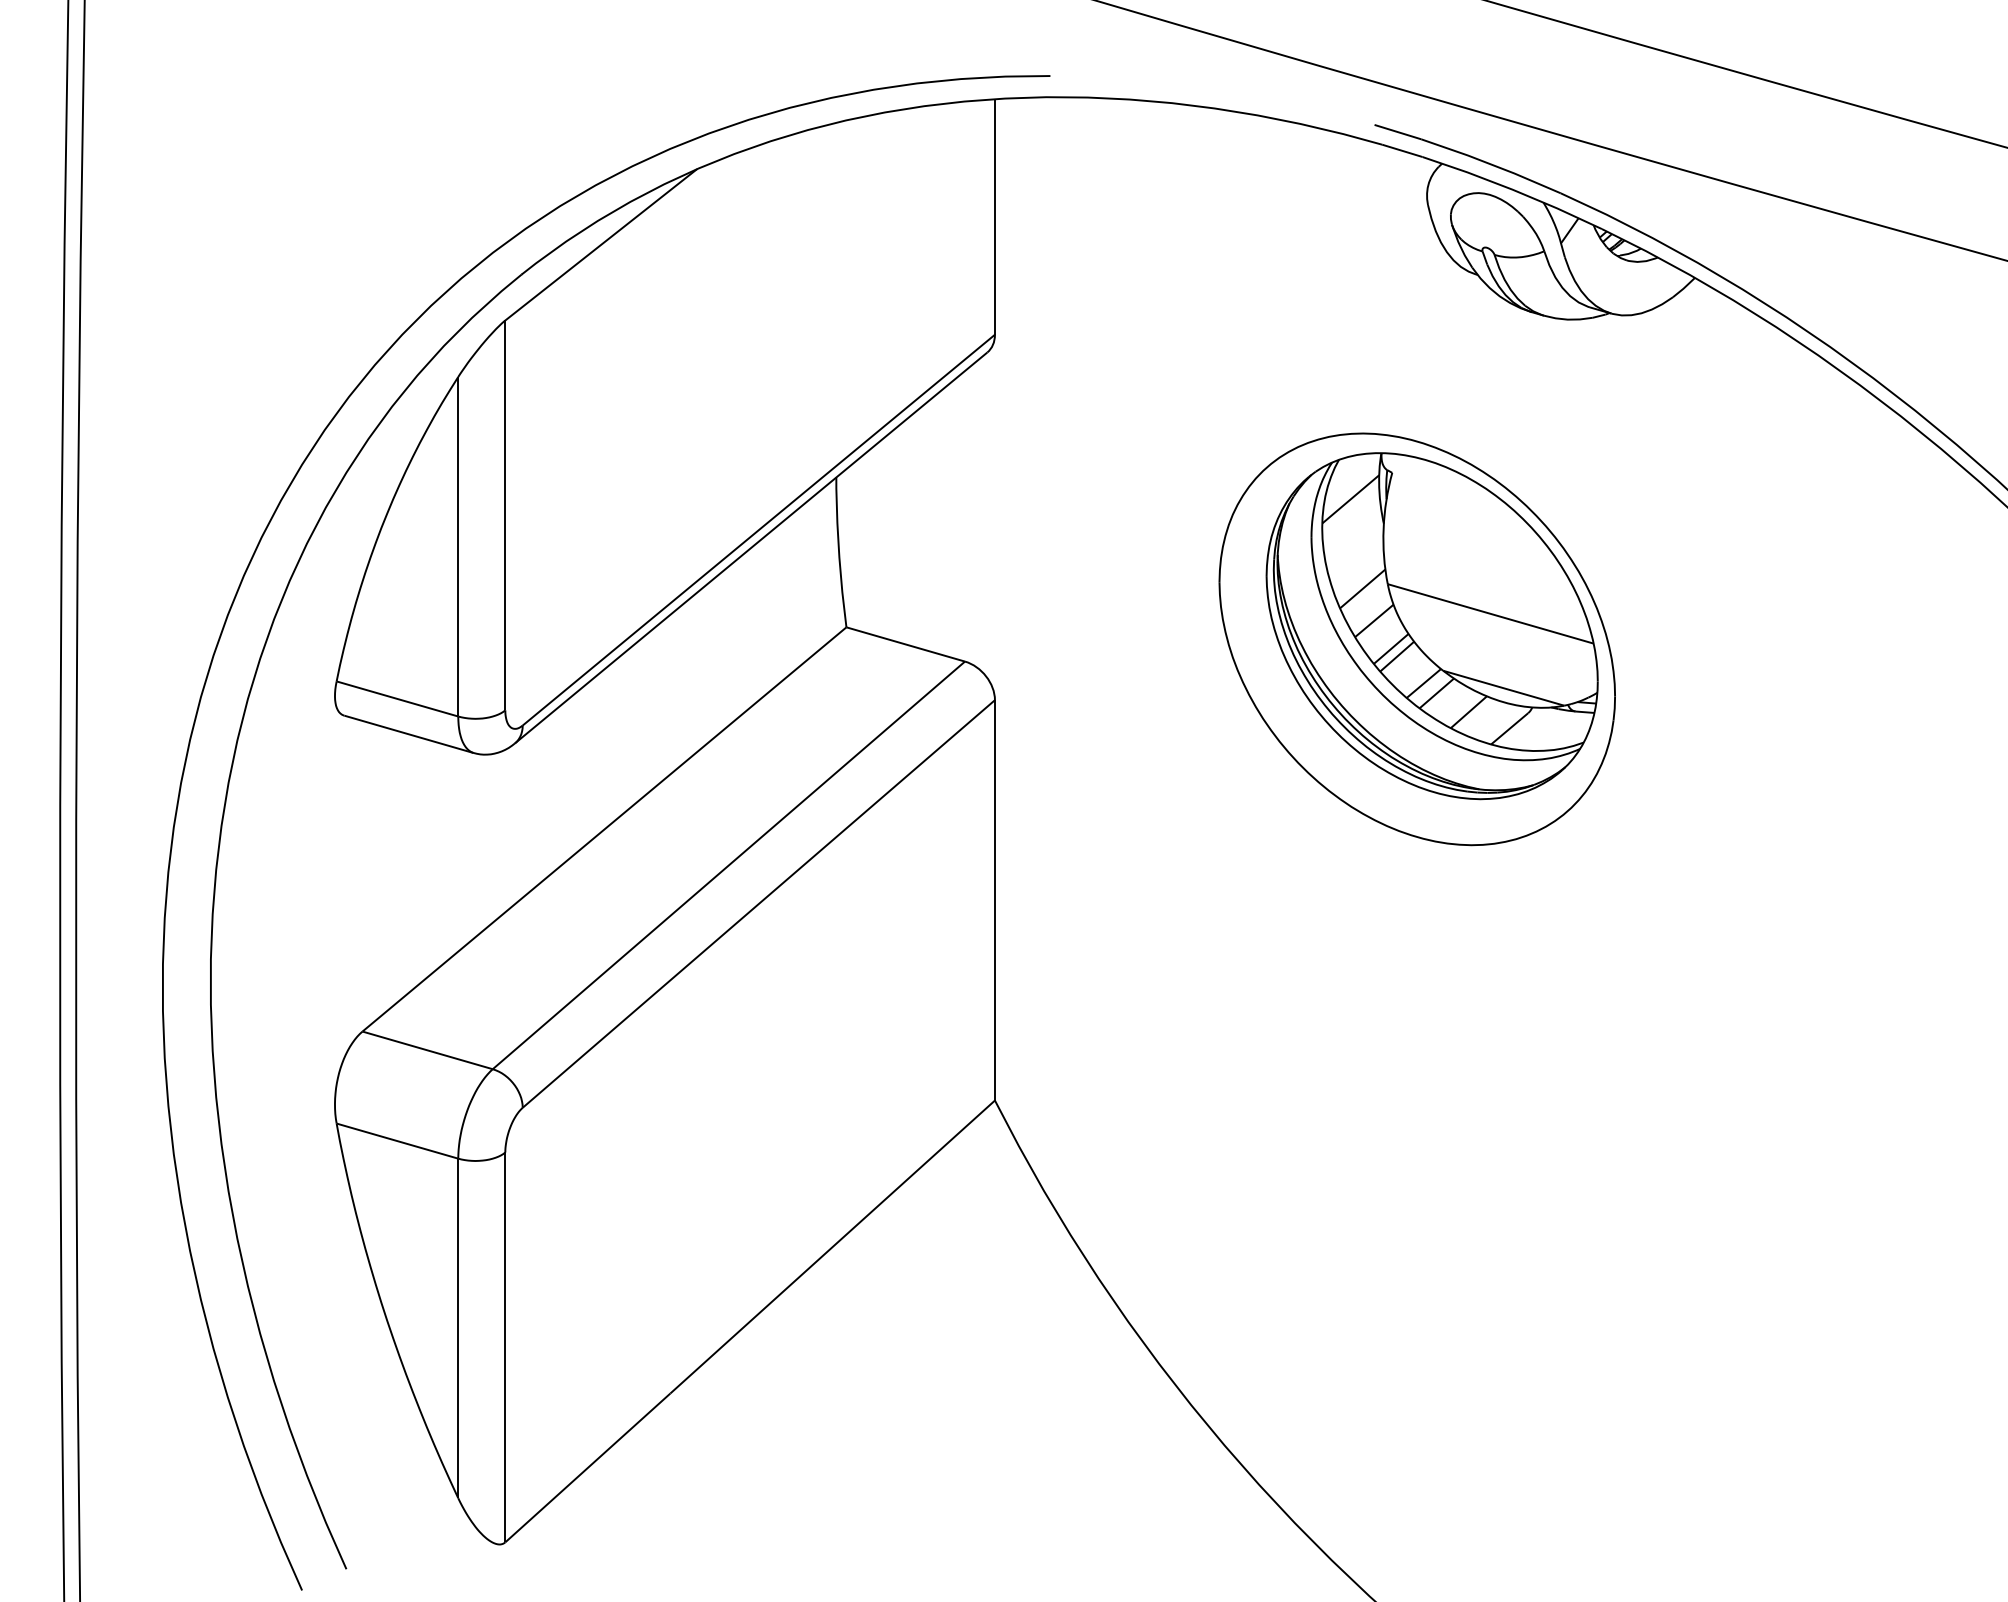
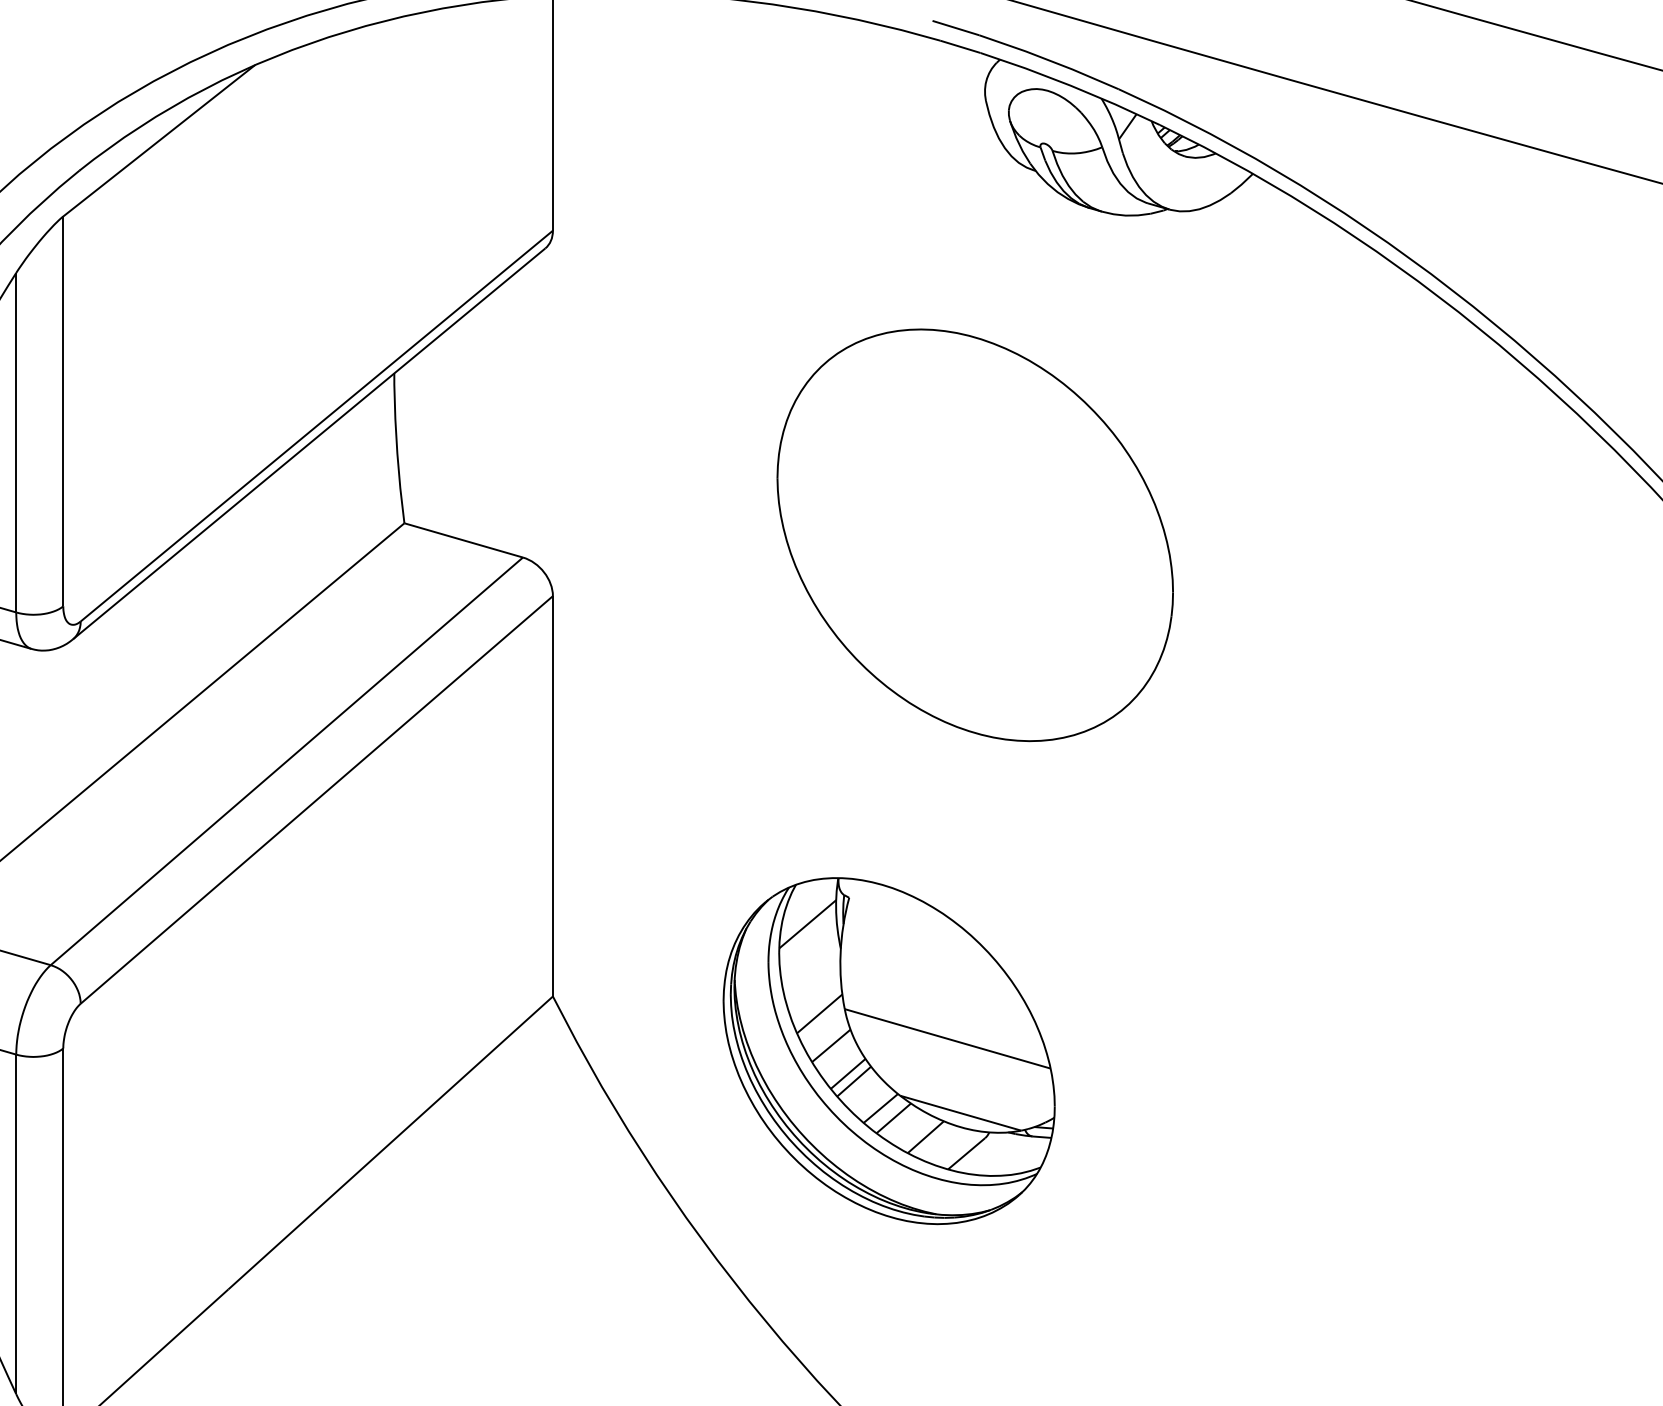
part: (1431, 626) -> (888, 1051), moved

